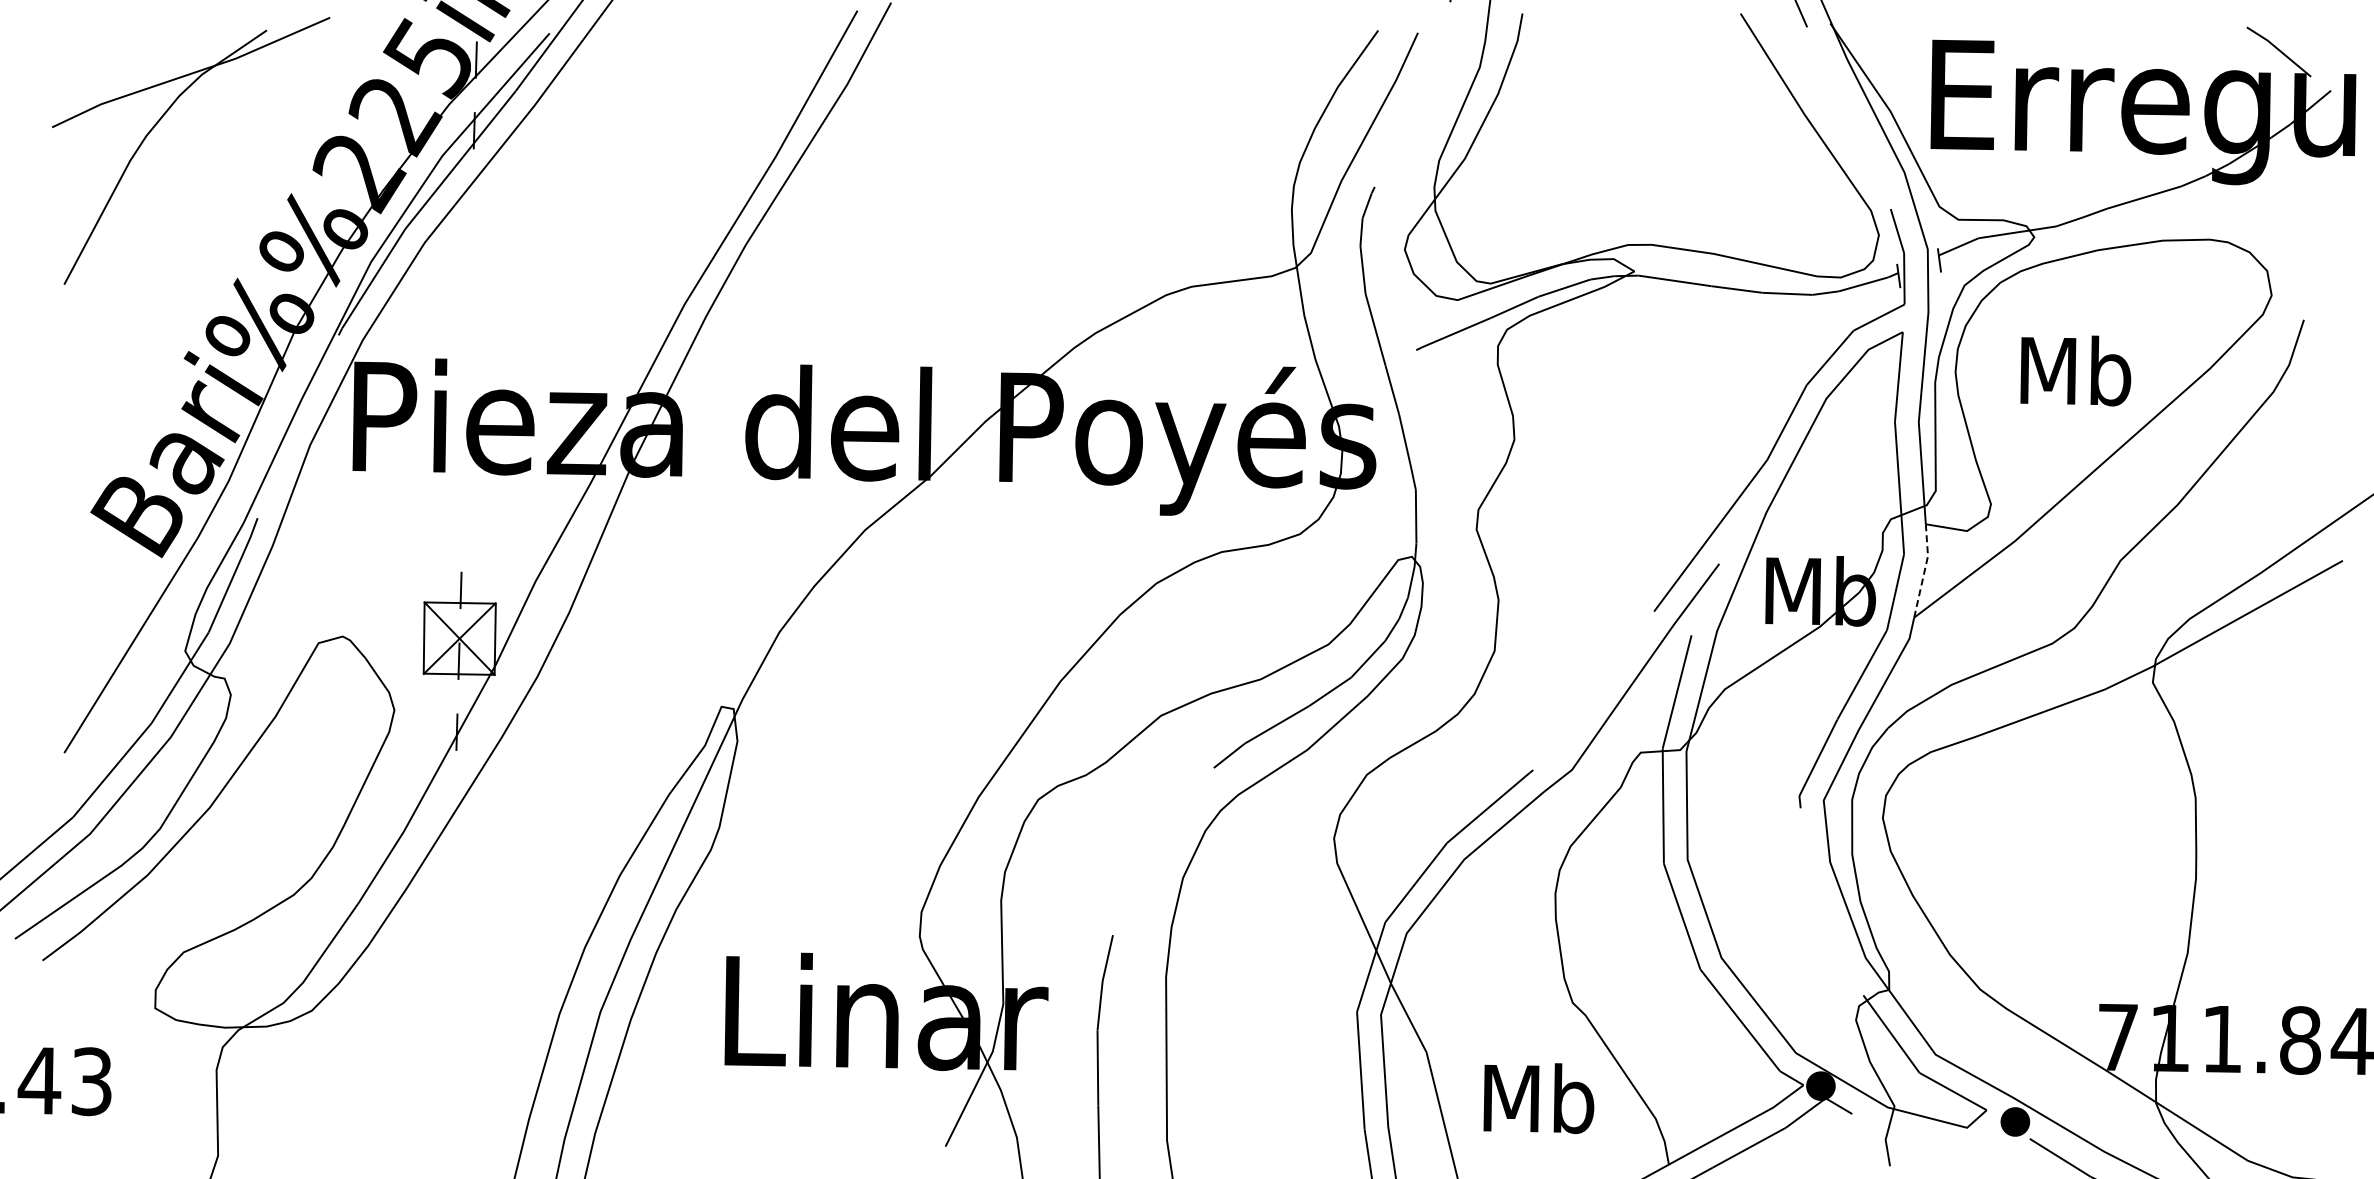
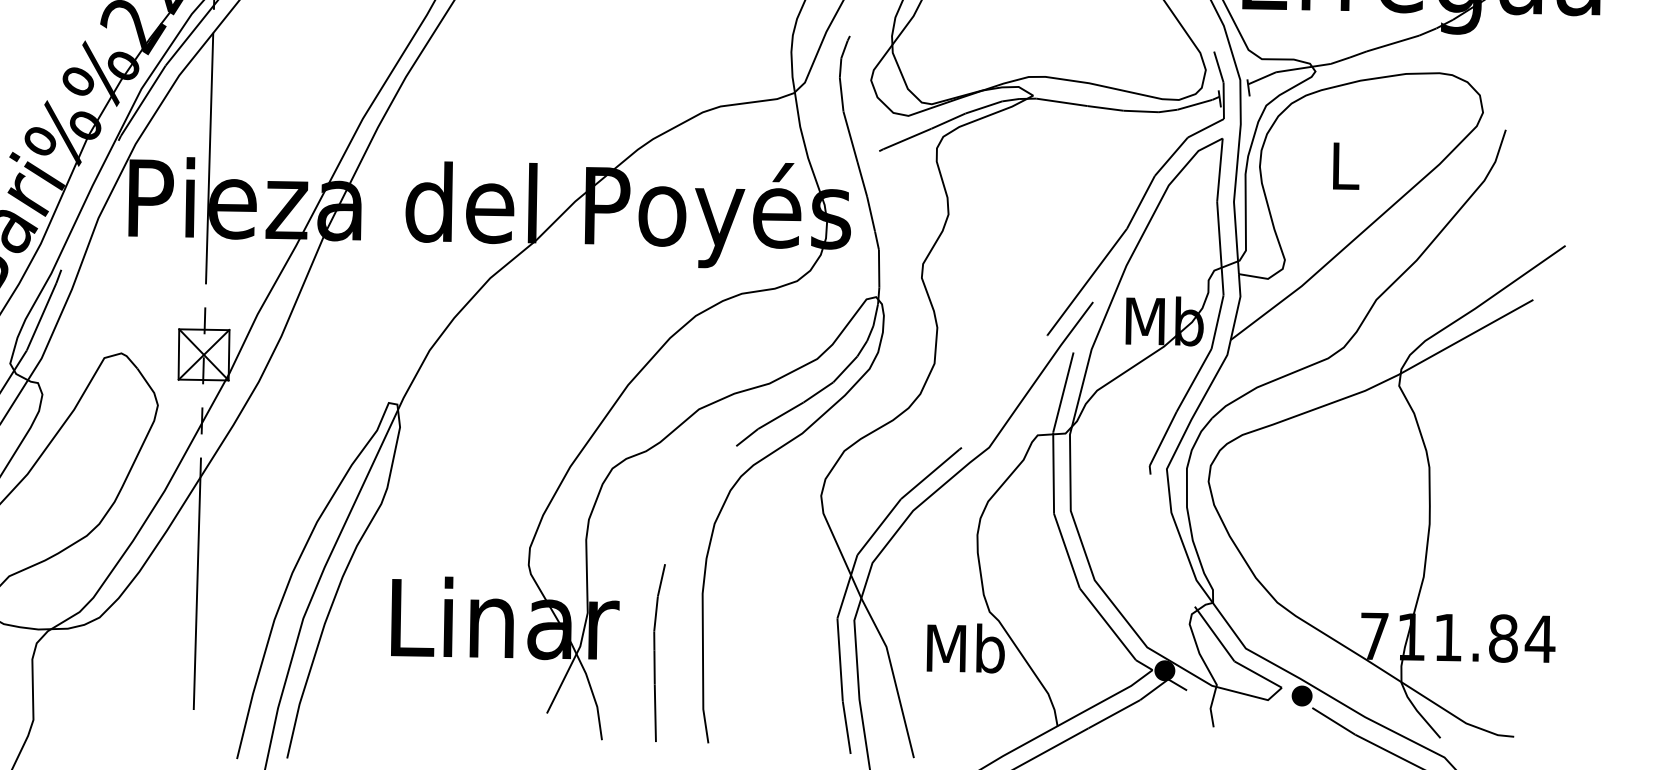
line: (467, 360) -> (209, 158), added
text: (2075, 370) -> (1344, 165), Mb -> L
line: (1924, 571) -> (1237, 307), dashed -> solid
line: (450, 962) -> (197, 583), added
text: (1538, 1098) -> (965, 648), moved

